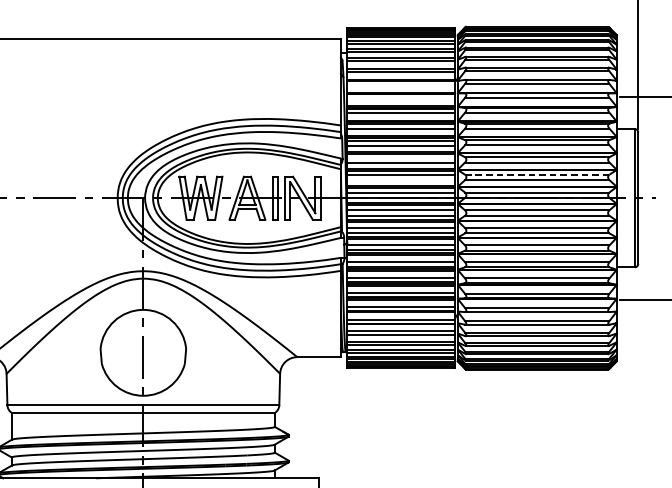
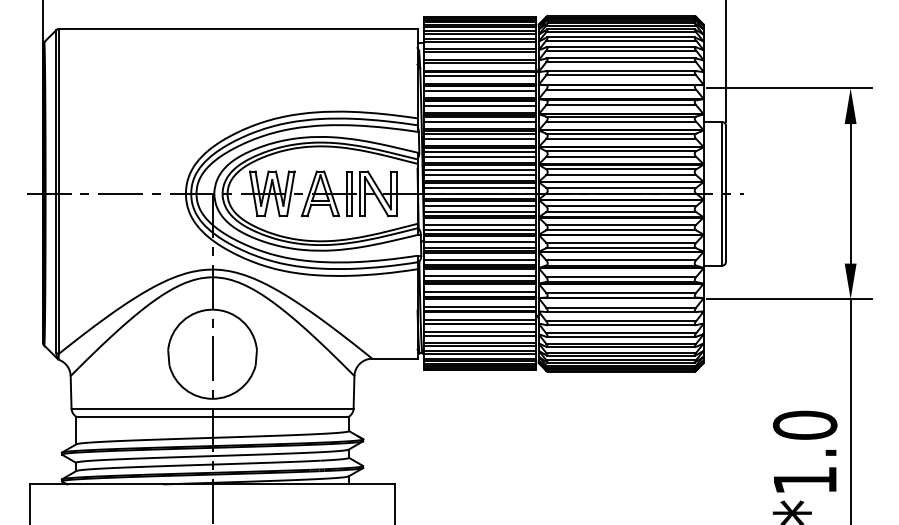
line: (400, 85) -> (479, 76), added
line: (400, 98) -> (479, 90), added
line: (400, 157) -> (479, 151), added
line: (537, 174) -> (621, 169), dashed -> solid
line: (400, 180) -> (479, 175), added

